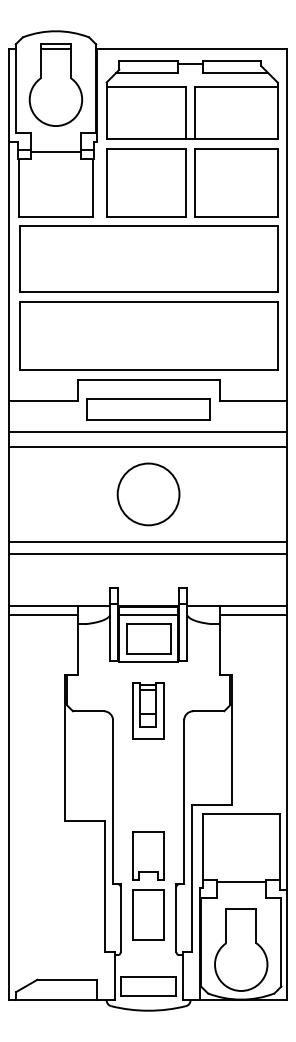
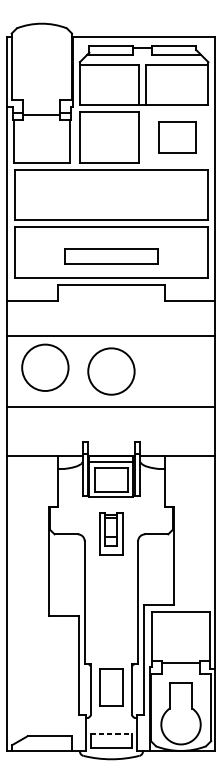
part: (55, 84) -> (41, 63), removed
part: (236, 182) -> (177, 137), size x0.6
part: (148, 409) -> (111, 256), moved
line: (147, 431) -> (110, 324), removed
circle: (60, 489) -> (45, 367), added
line: (147, 554) -> (110, 416), removed
line: (43, 615) -> (32, 462), removed
line: (252, 615) -> (189, 462), removed
part: (148, 855) -> (111, 642), removed
line: (148, 976) -> (111, 733), solid -> dashed

